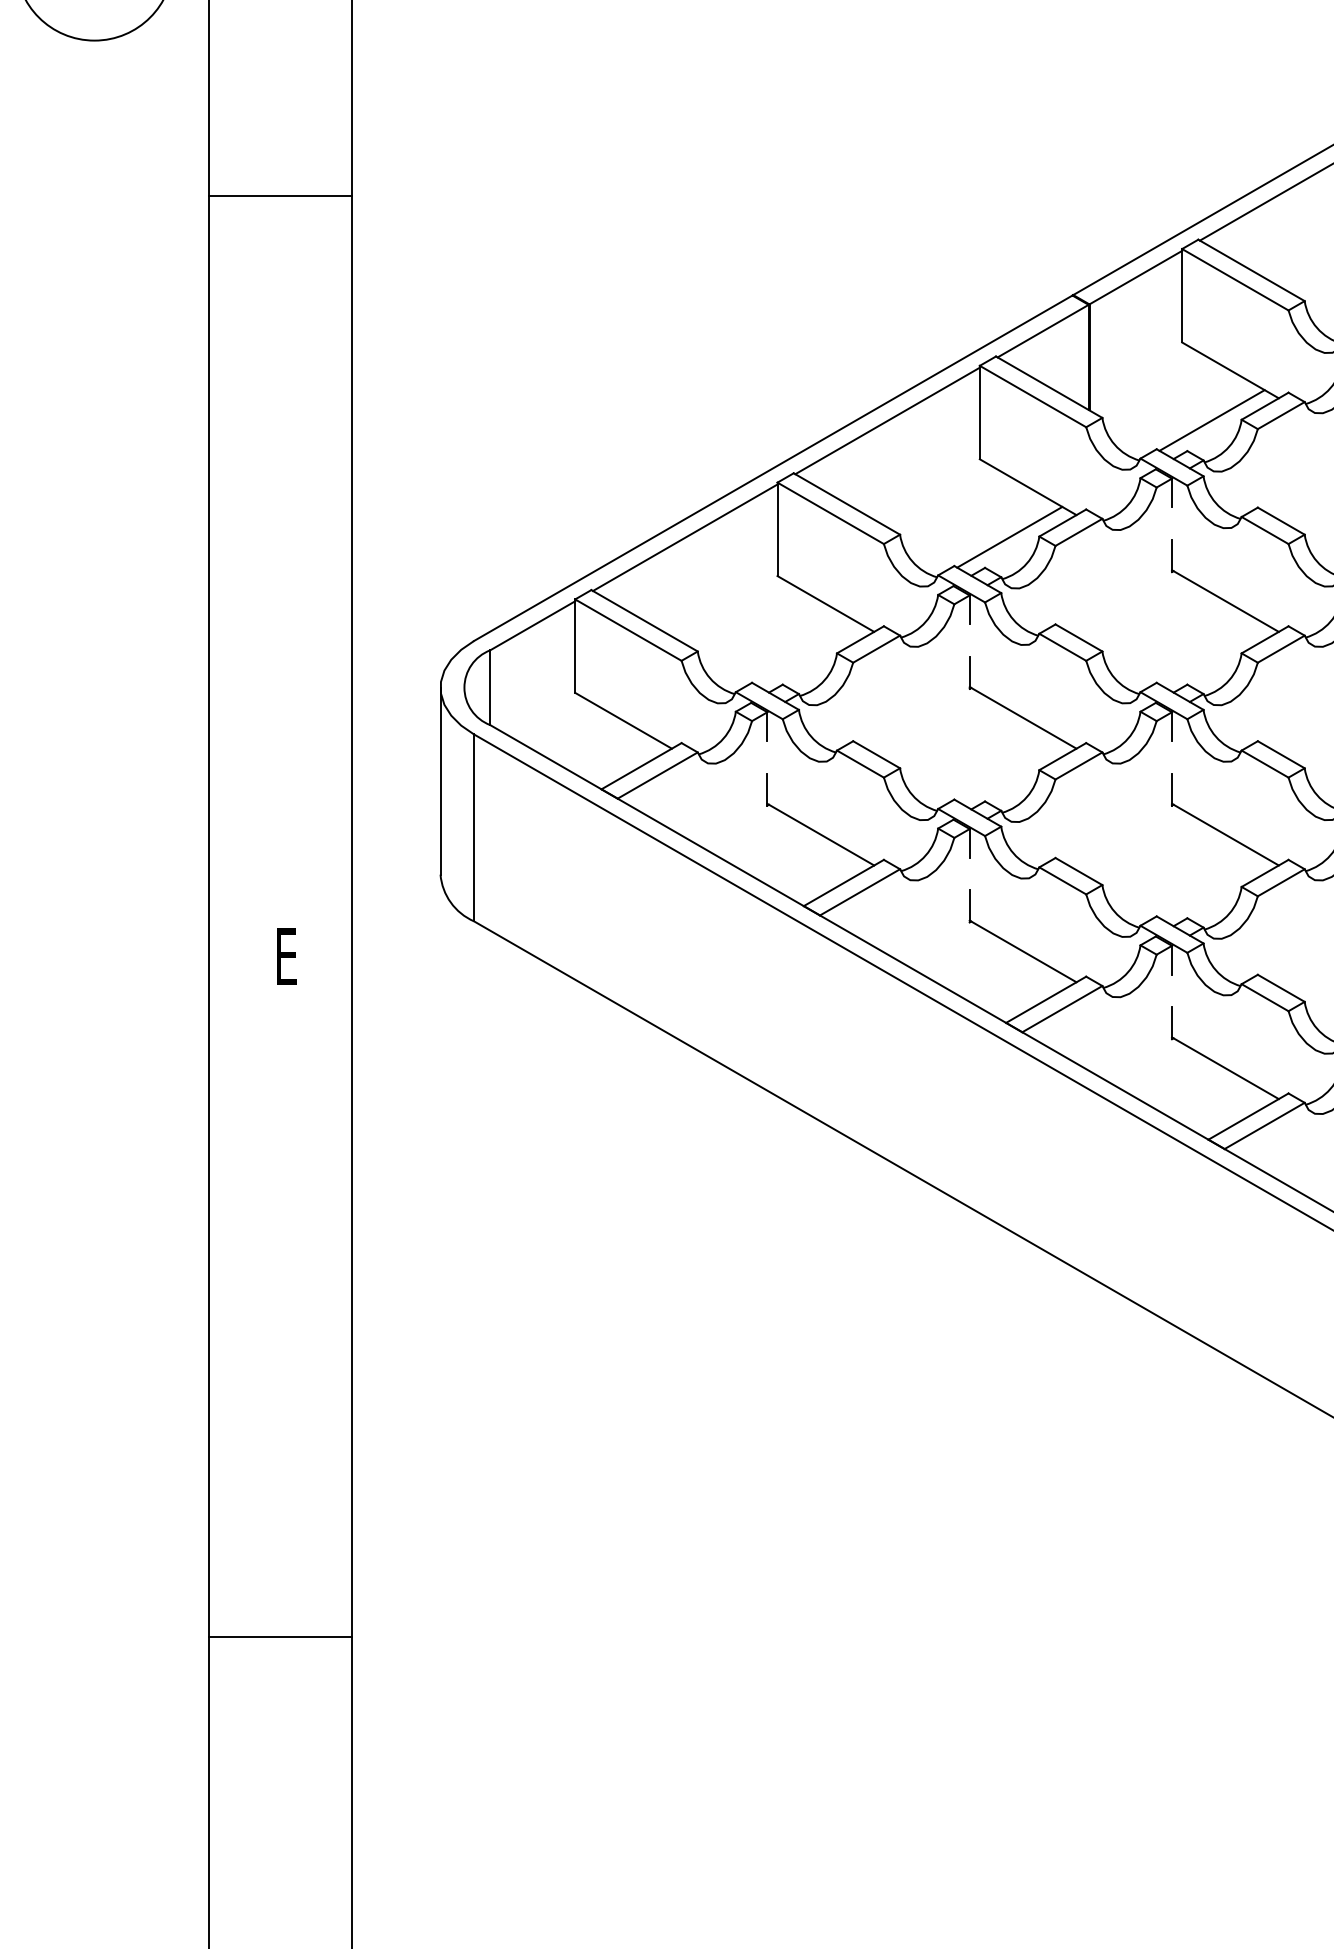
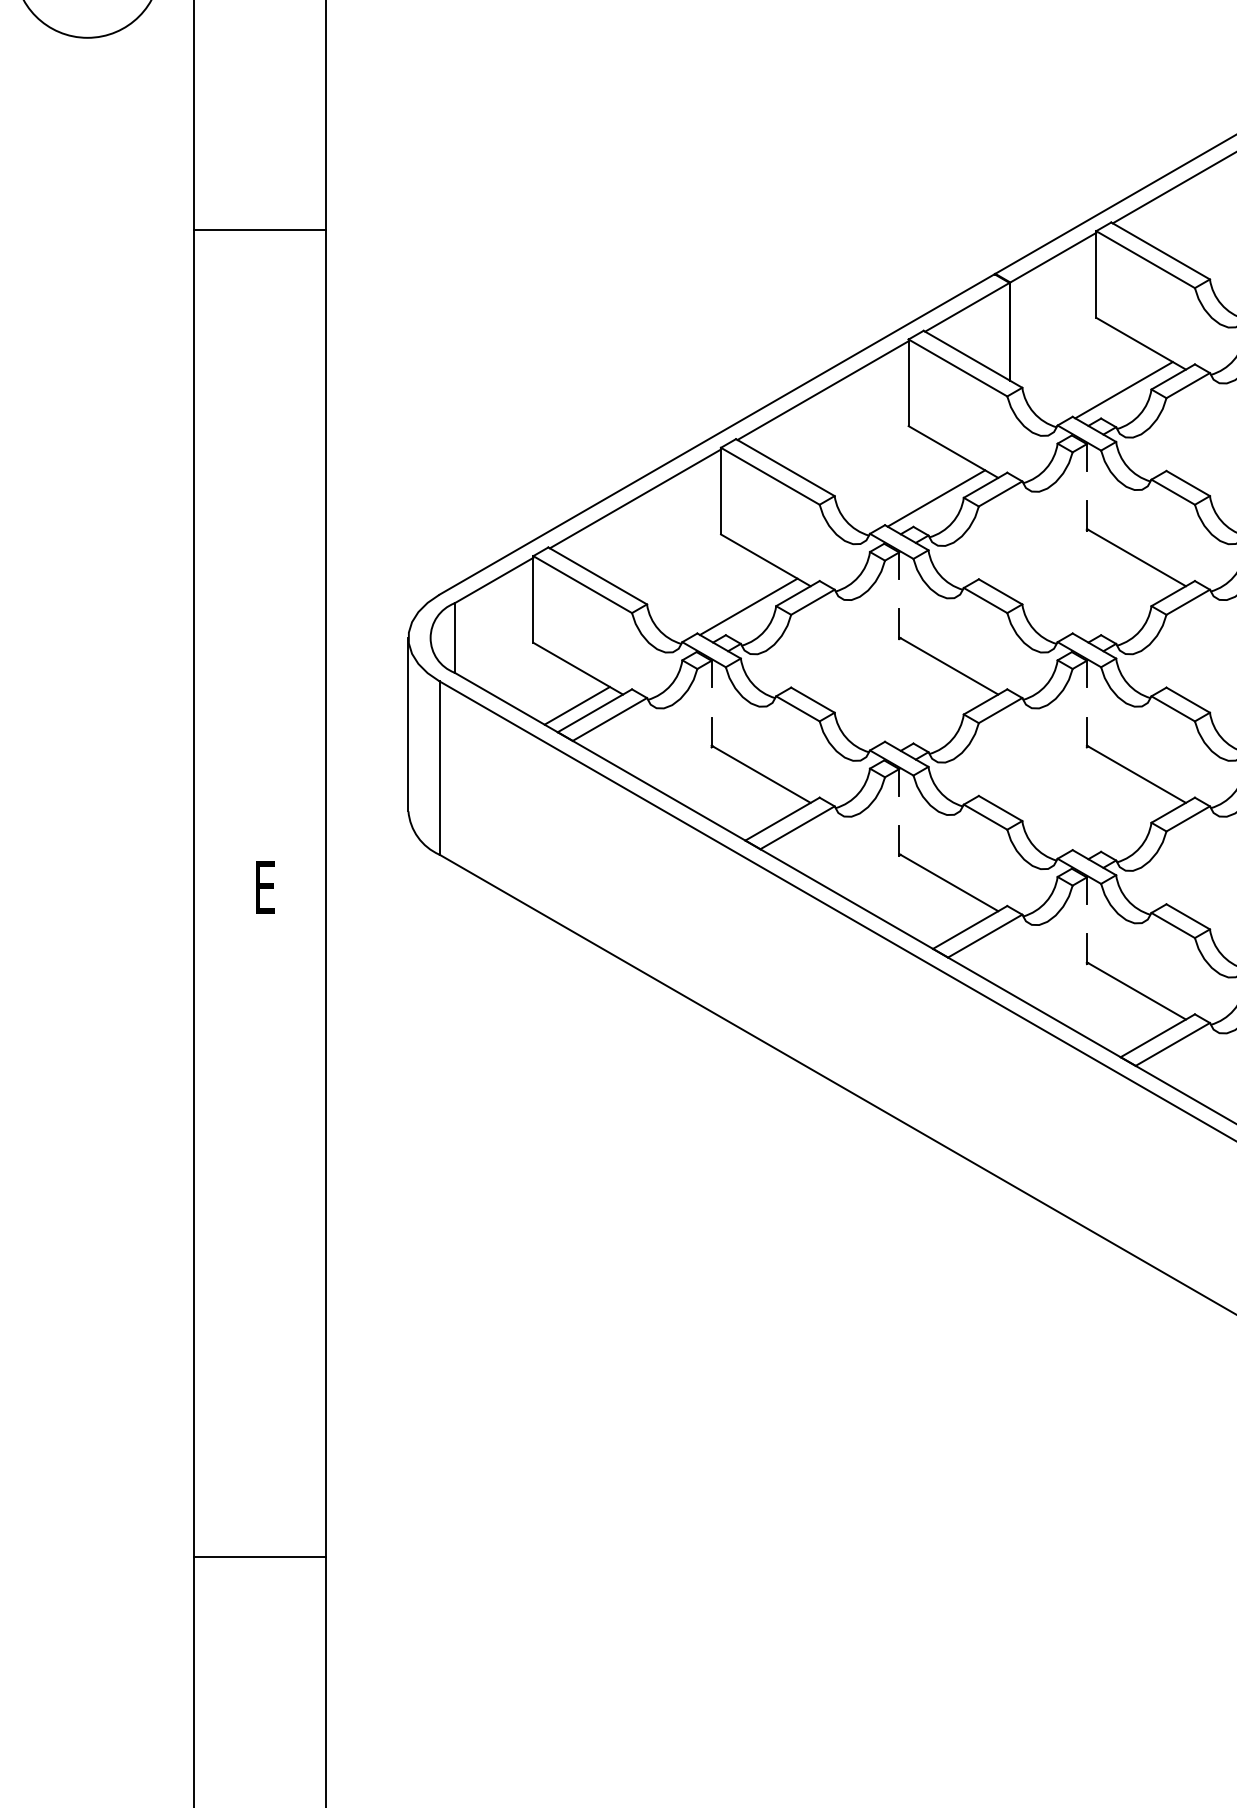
line: (279, 196) -> (259, 230), moved
line: (807, 653) -> (748, 606), added
line: (621, 760) -> (576, 705), added
line: (279, 1637) -> (259, 1557), moved

